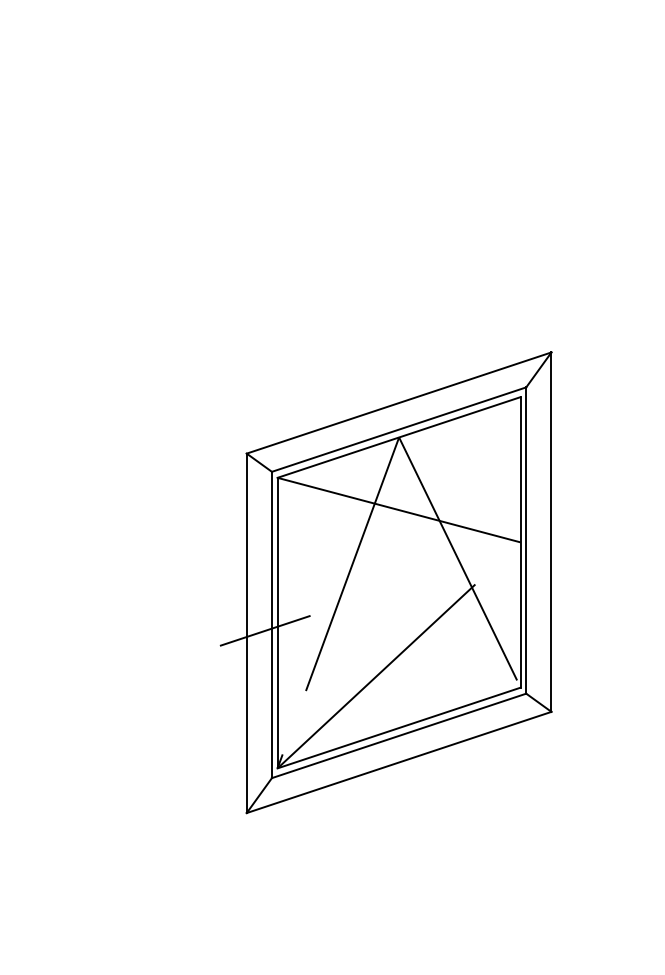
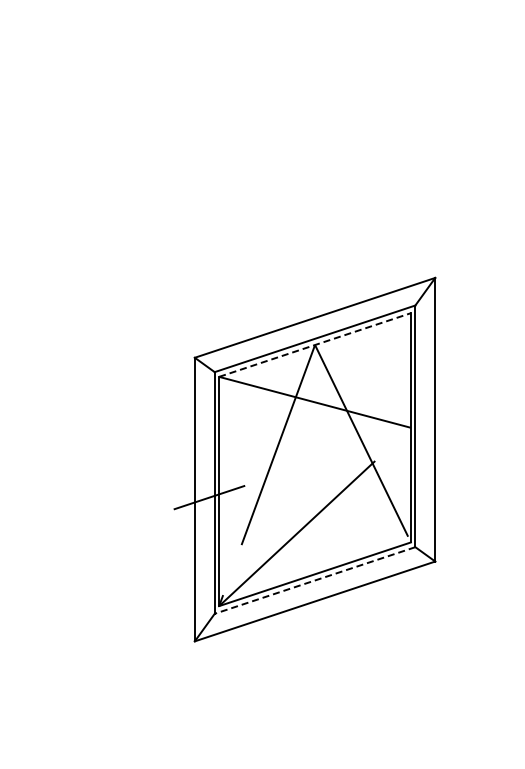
line: (399, 436) -> (315, 344), solid -> dashed
line: (399, 735) -> (315, 580), solid -> dashed

